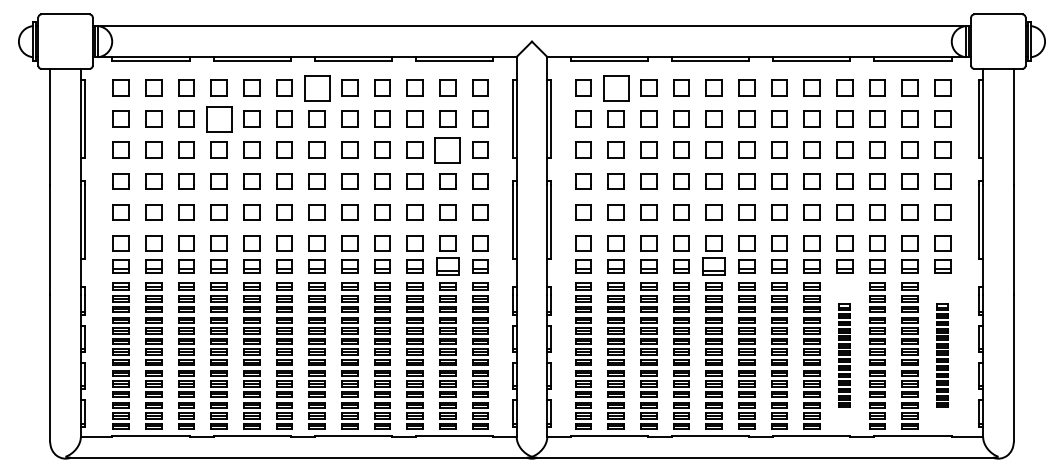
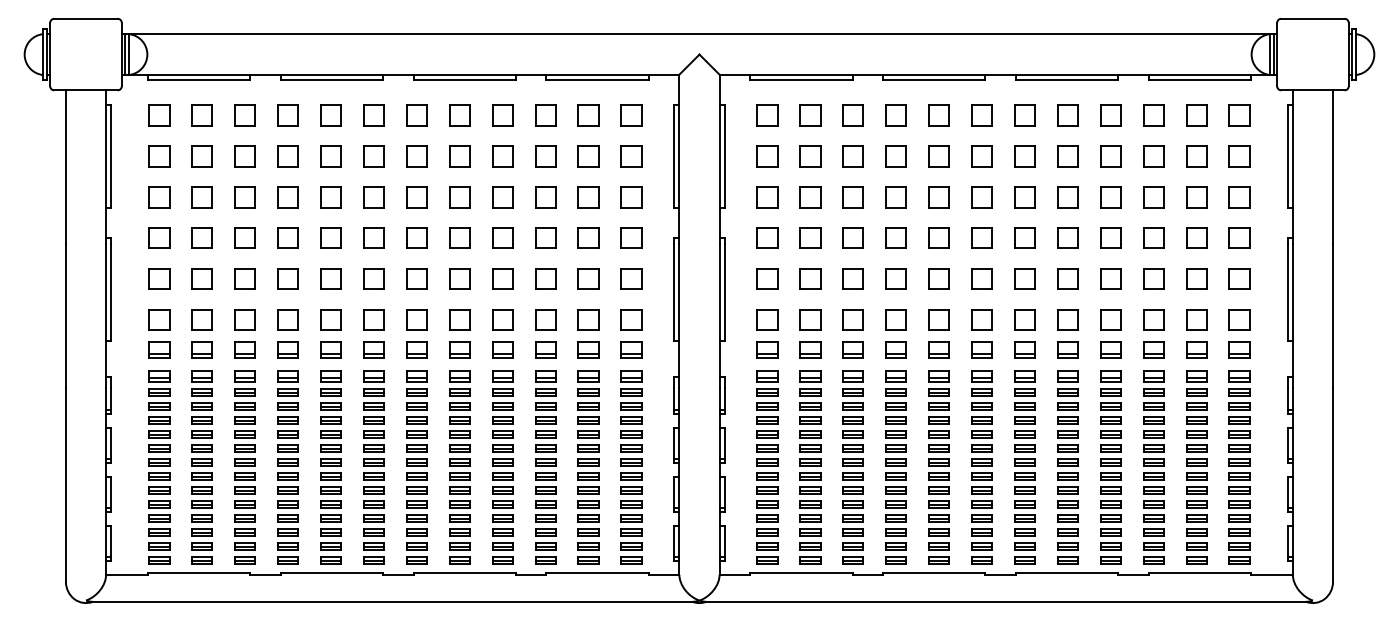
part: (316, 87) -> (416, 115), size x0.62
part: (616, 87) -> (810, 115), size x0.62
part: (218, 119) -> (287, 156), size x0.62
part: (447, 150) -> (588, 197), size x0.62
part: (447, 265) -> (588, 349), size x0.71
part: (713, 265) -> (938, 349), size x0.71
part: (844, 355) -> (1110, 467), size x1.43
part: (942, 355) -> (1239, 467), size x1.43

